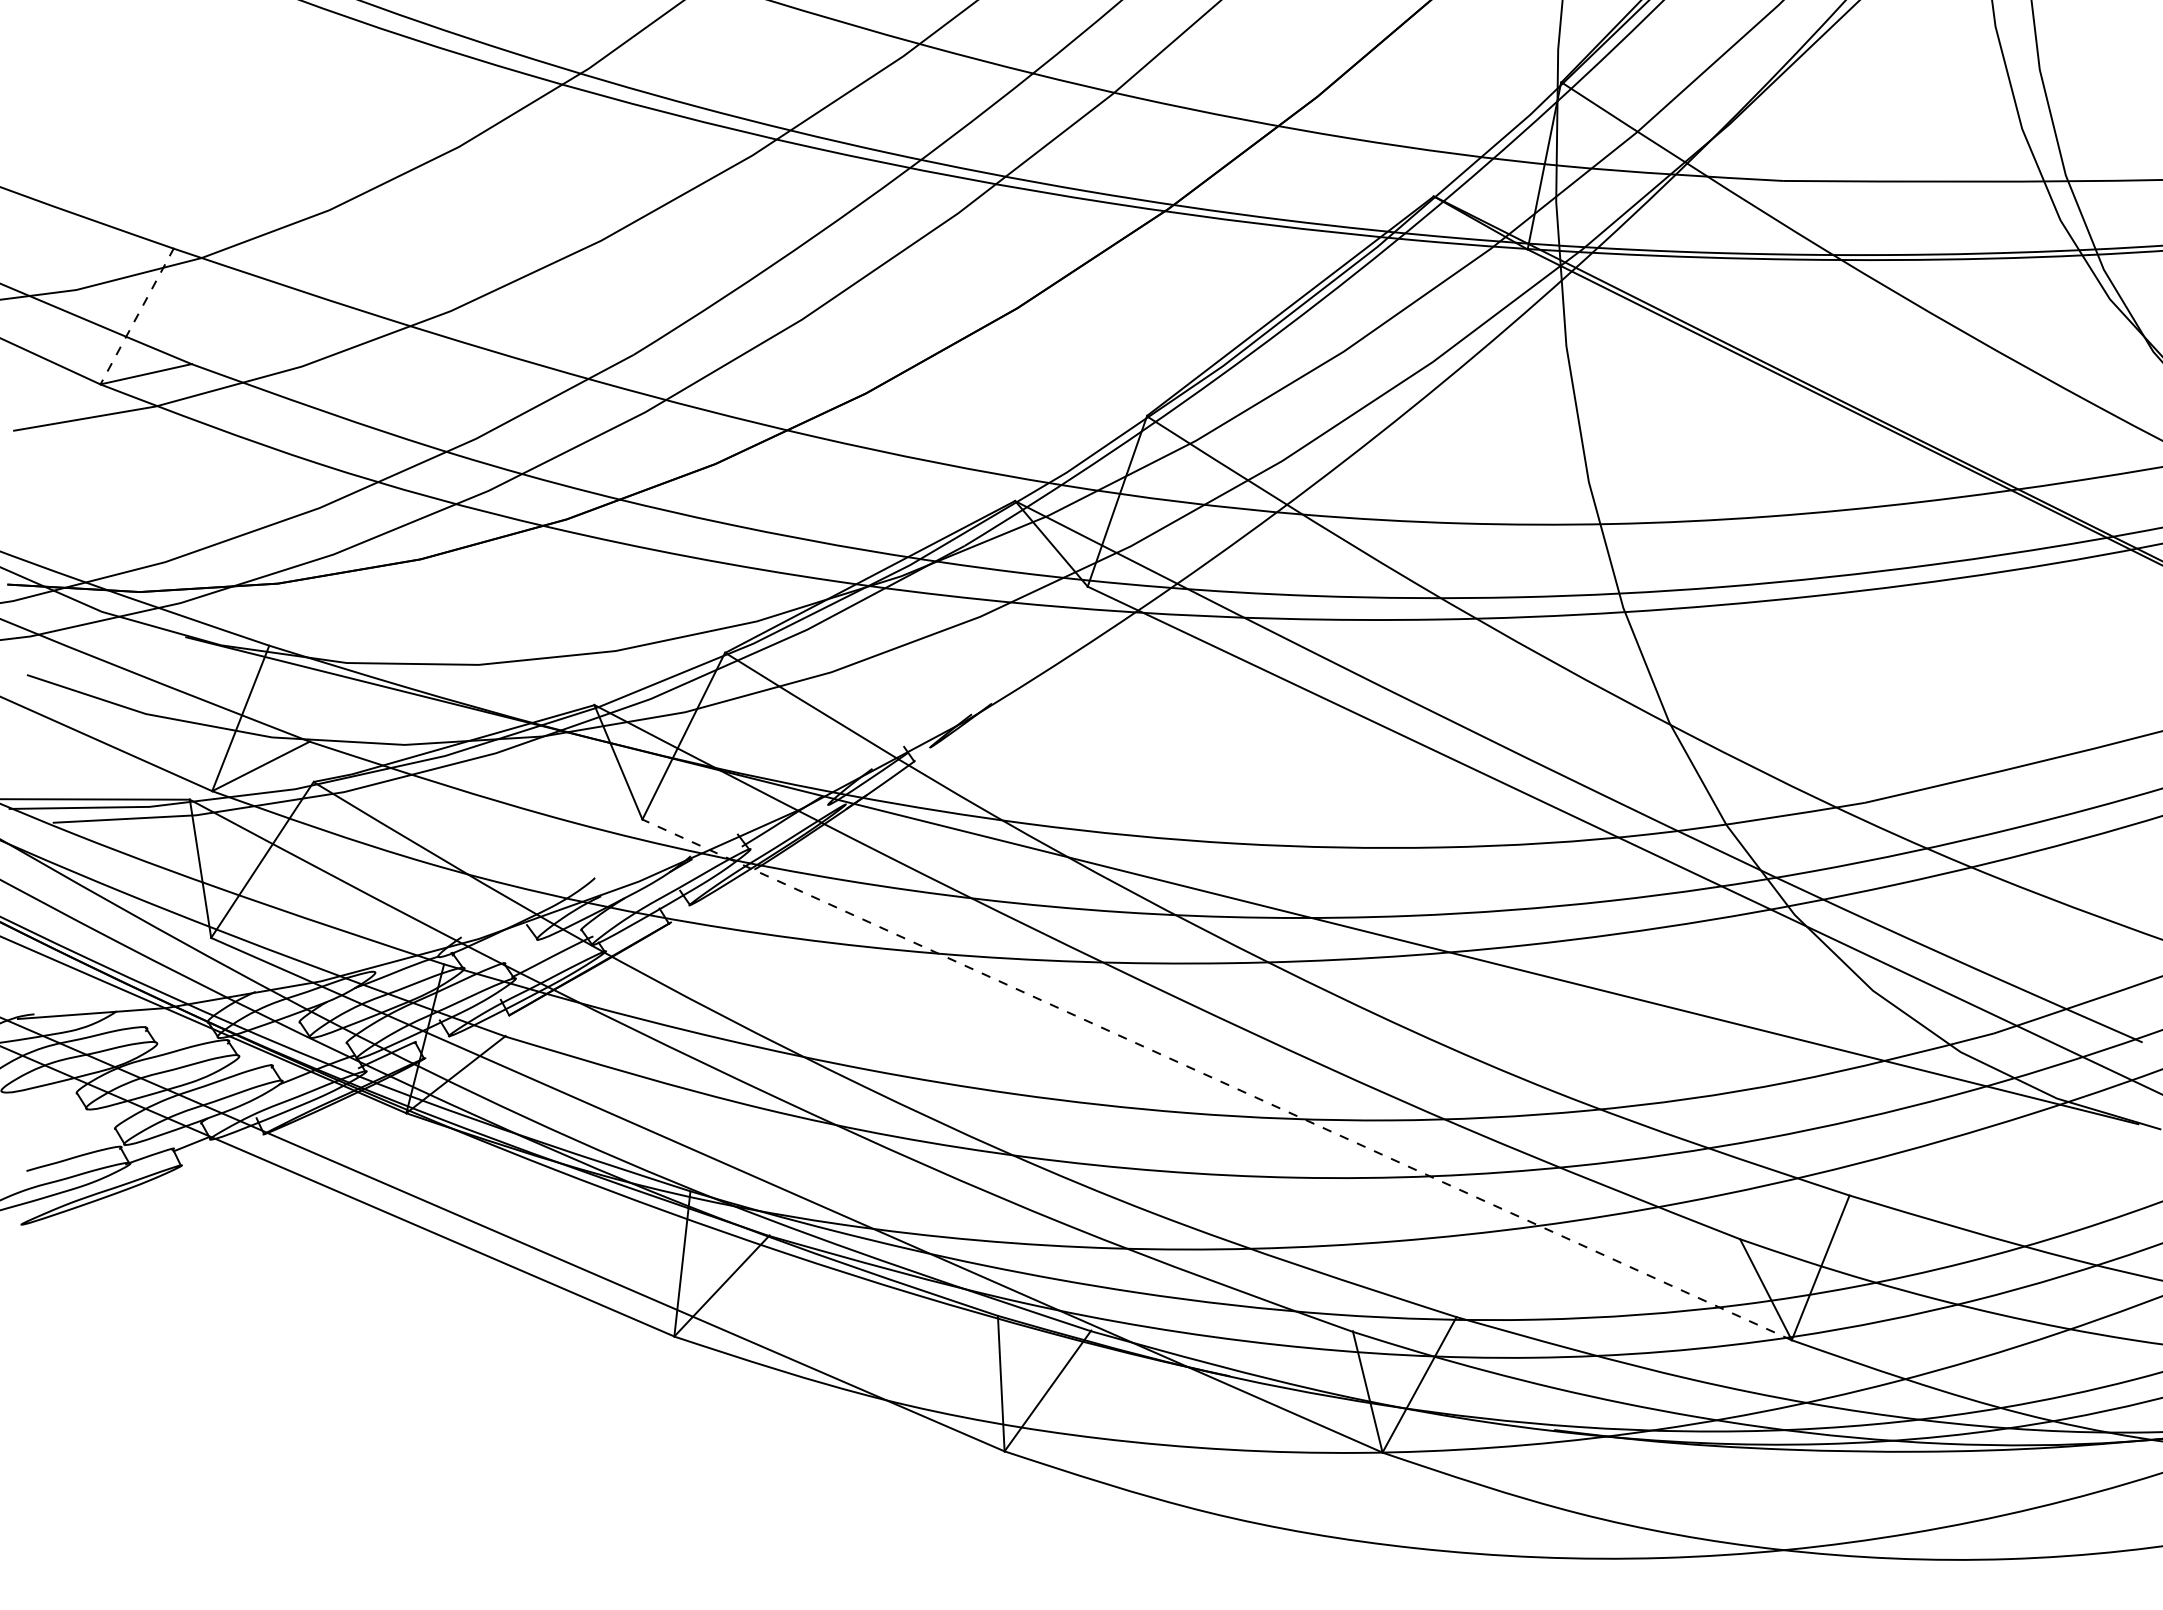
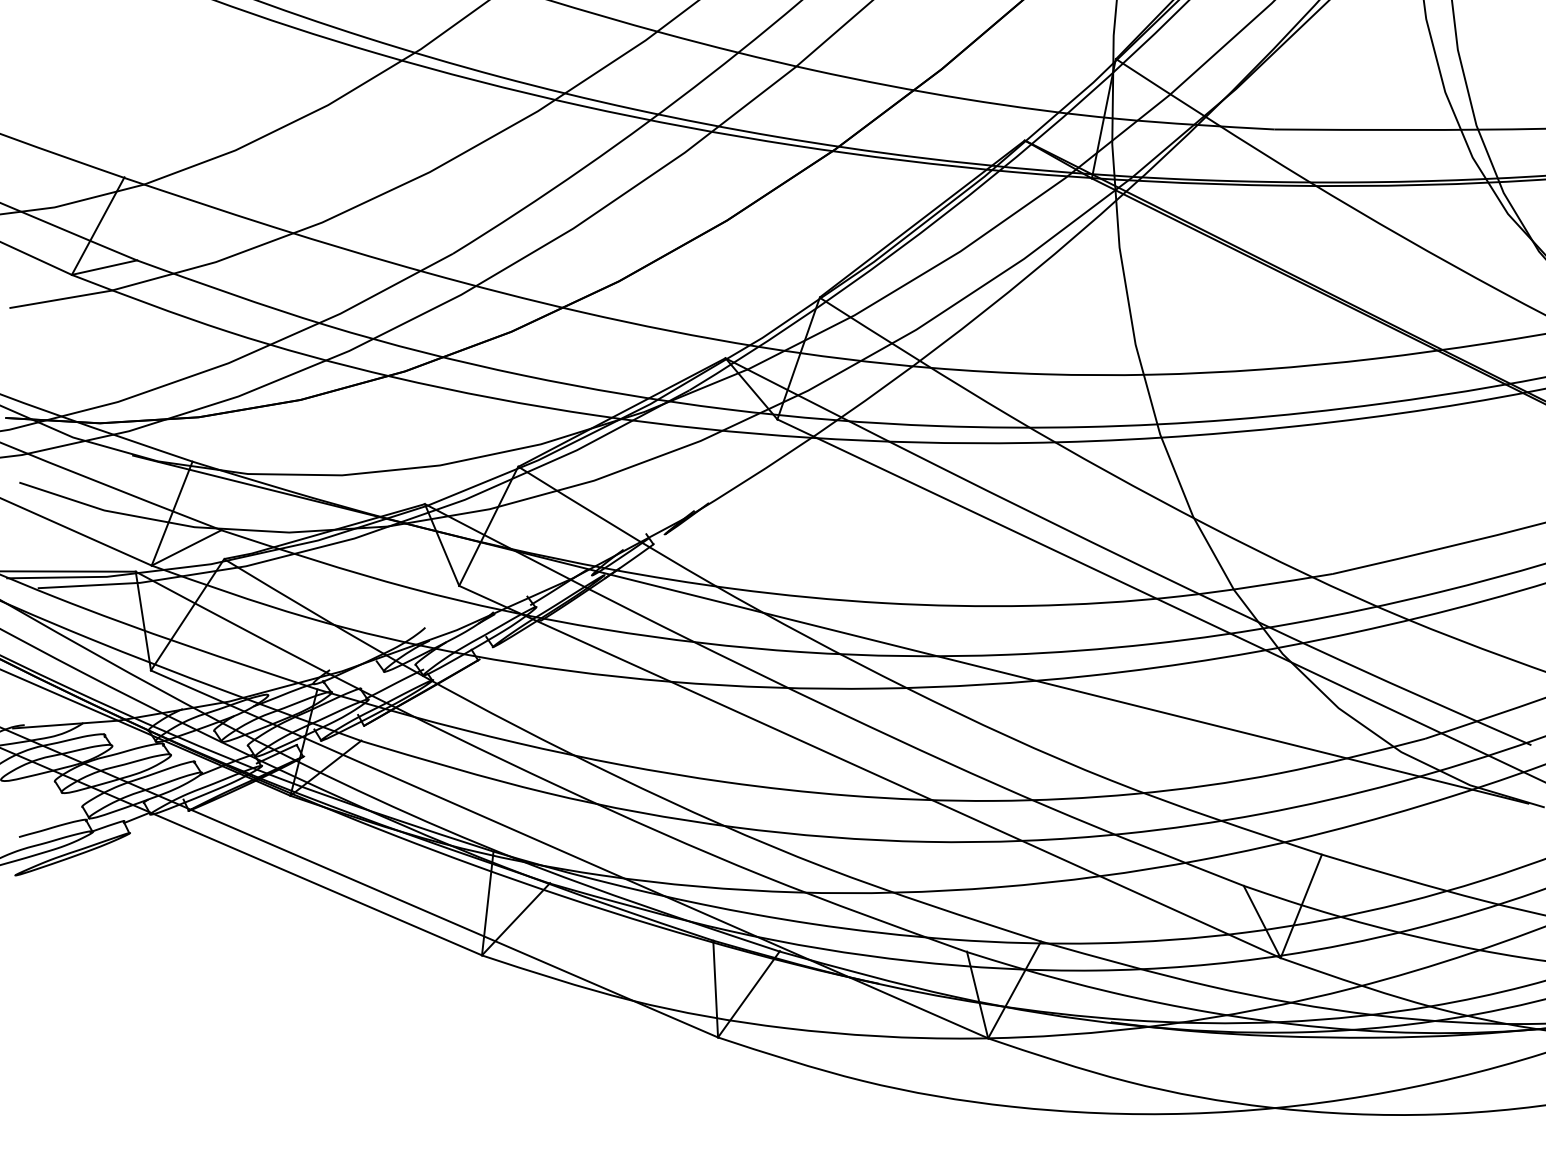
line: (137, 316) -> (98, 226), dashed -> solid
line: (1217, 1079) -> (870, 771), dashed -> solid

